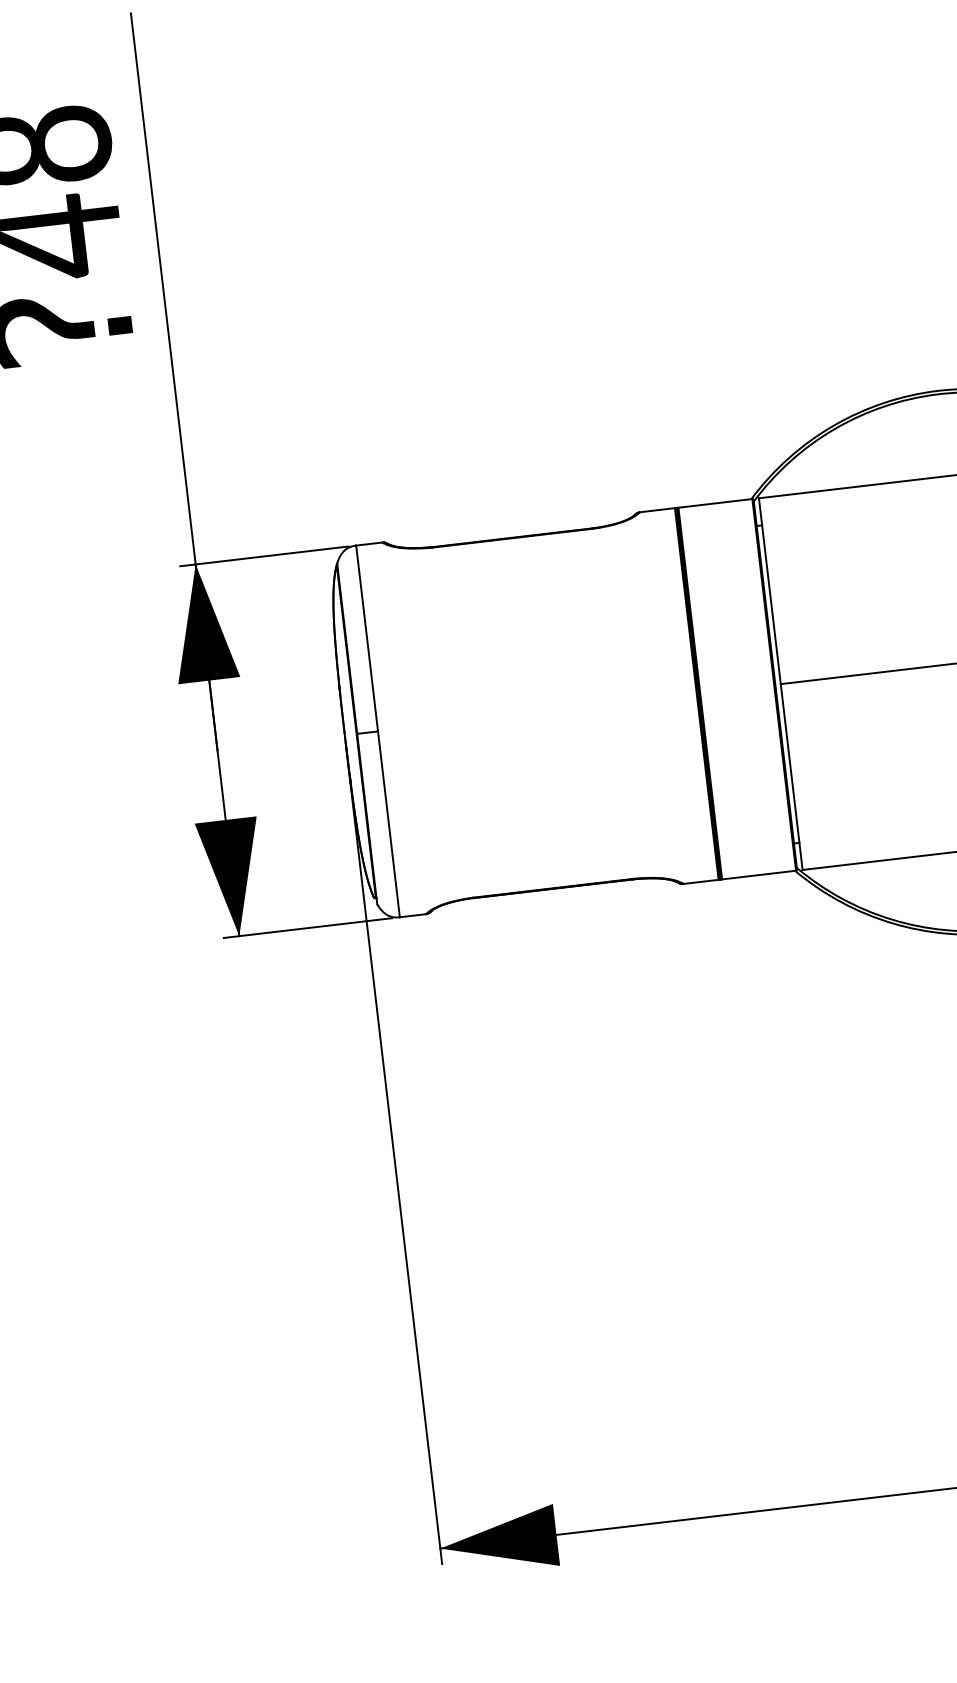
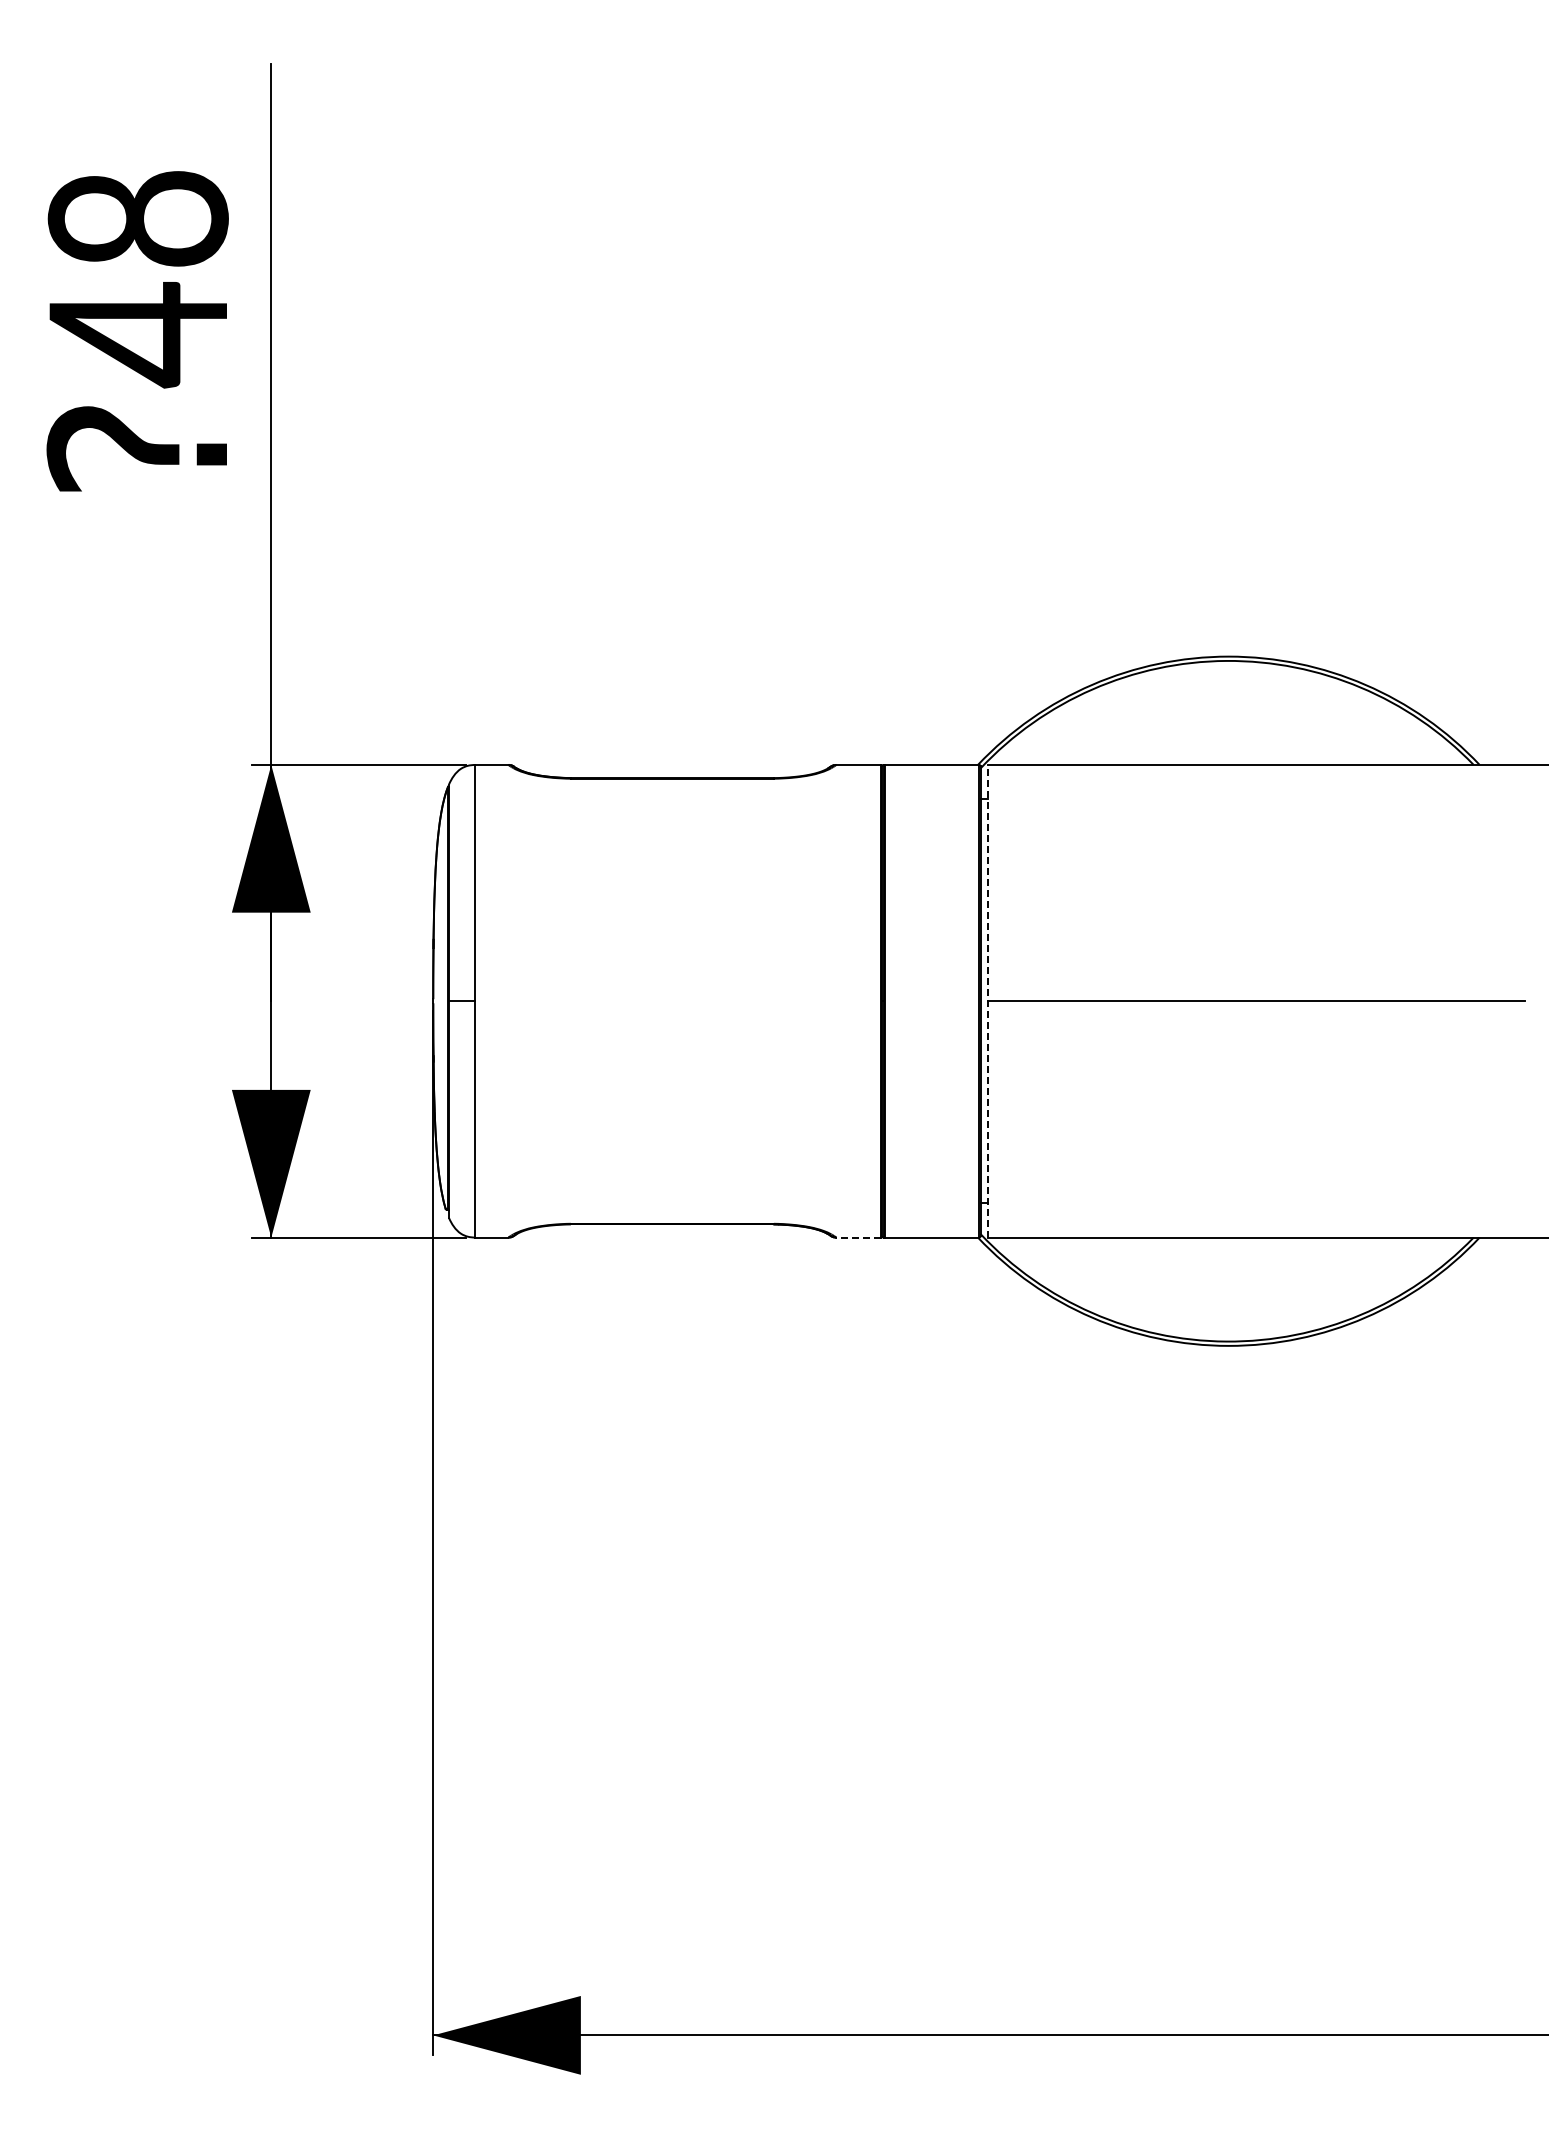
line: (780, 683) -> (987, 1000), solid -> dashed
line: (701, 881) -> (858, 1237), solid -> dashed

